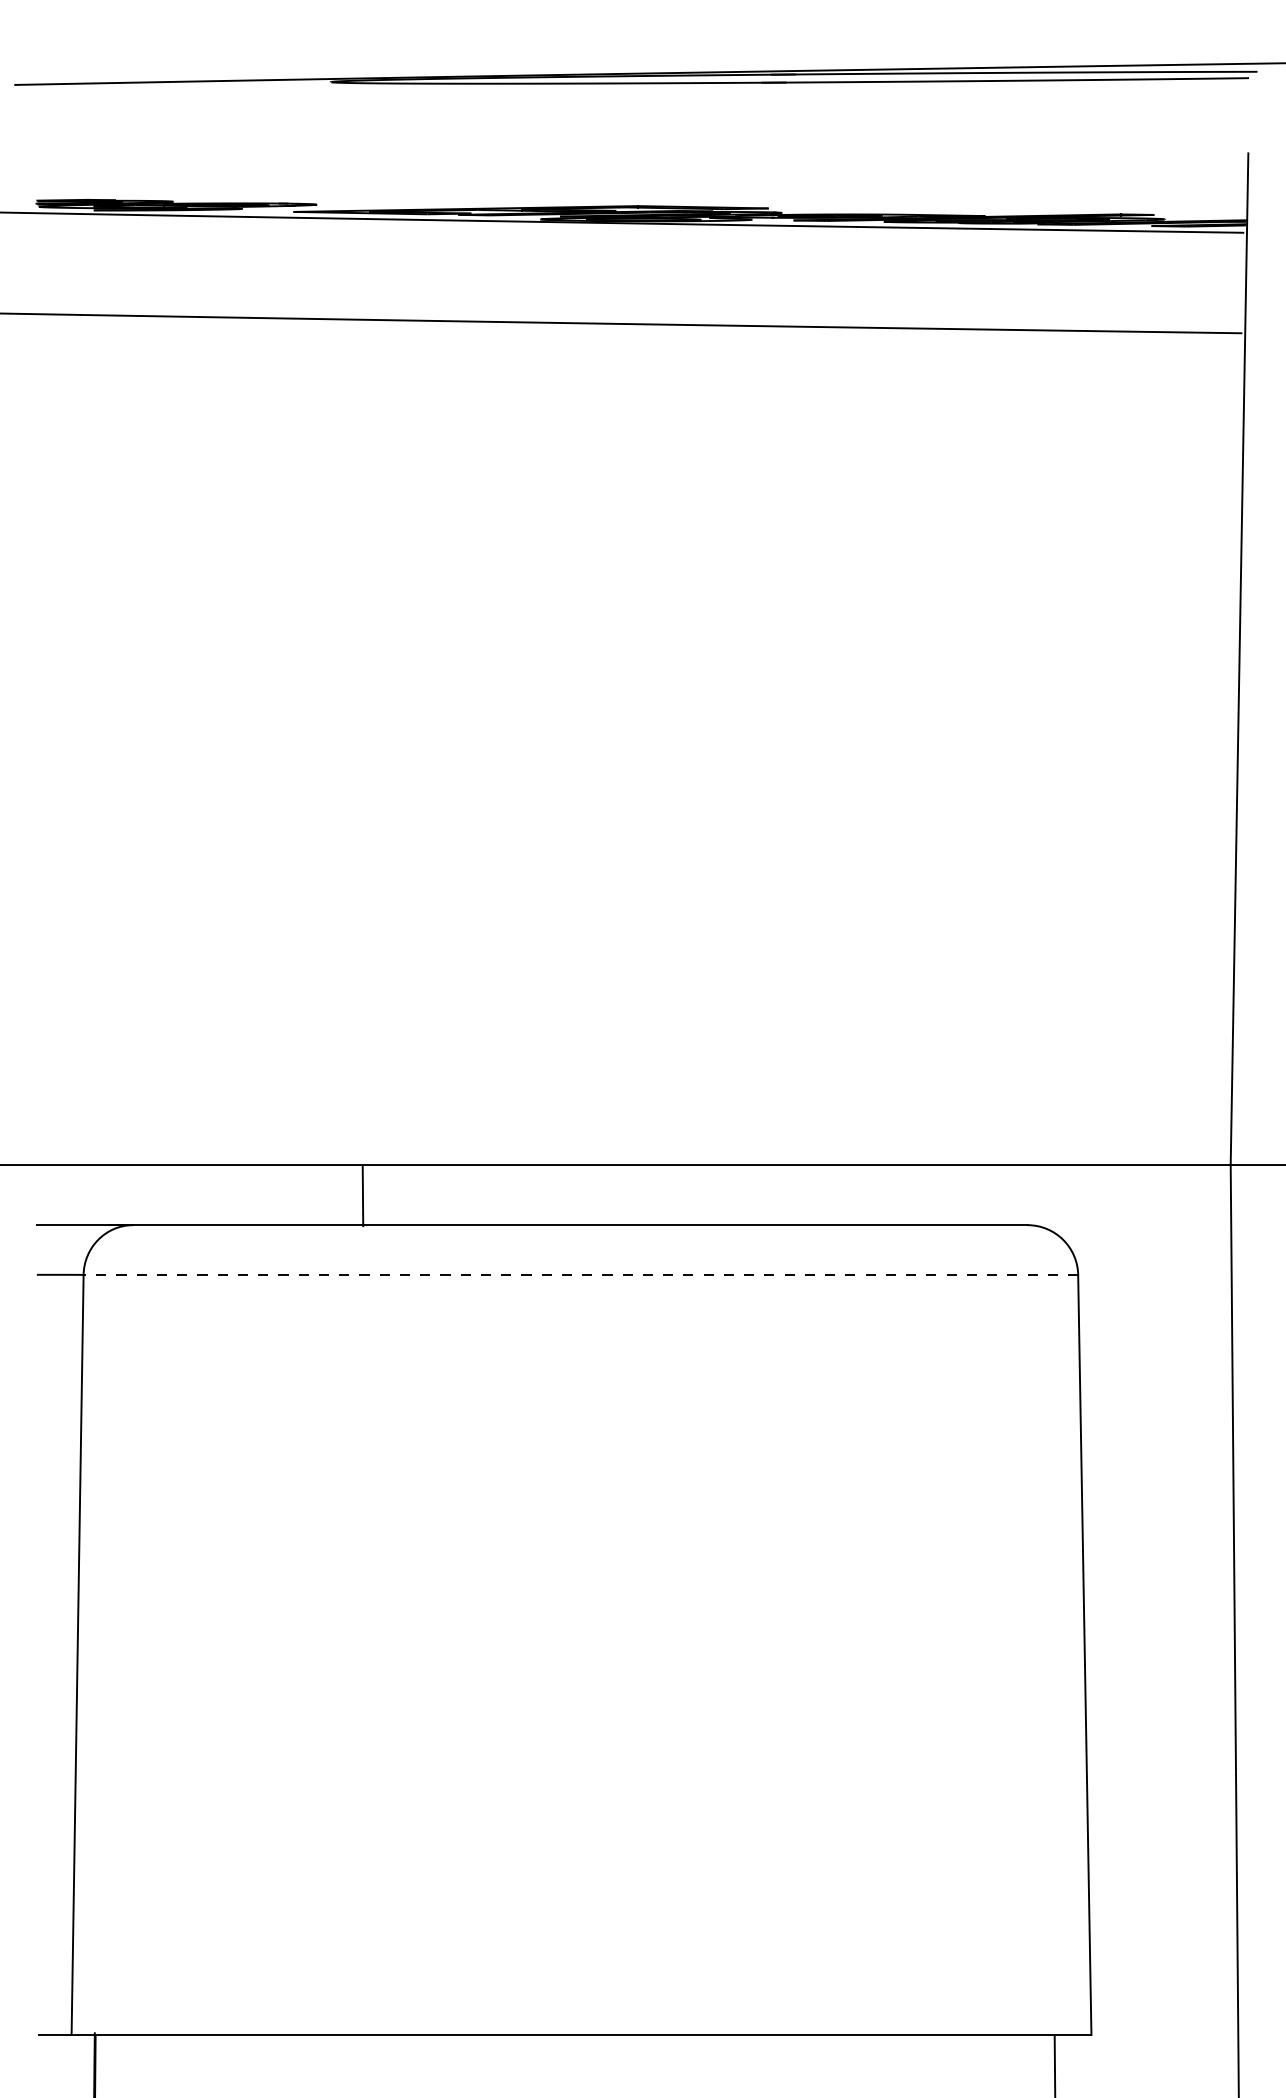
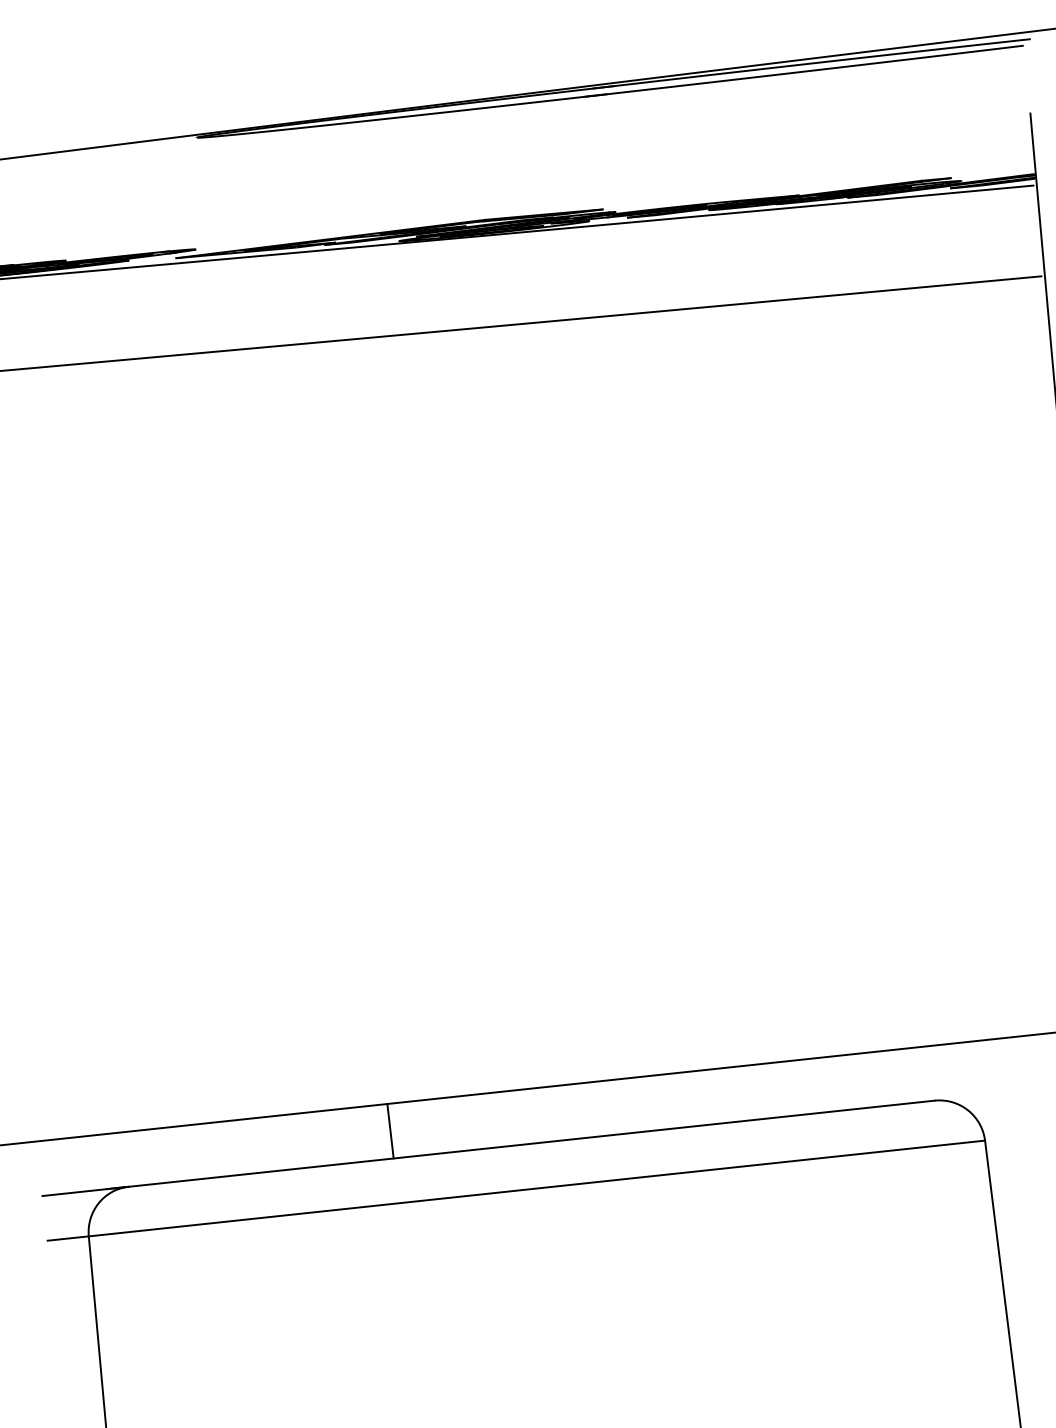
line: (362, 1195) -> (390, 1130), moved
line: (580, 1274) -> (536, 1188), dashed -> solid

